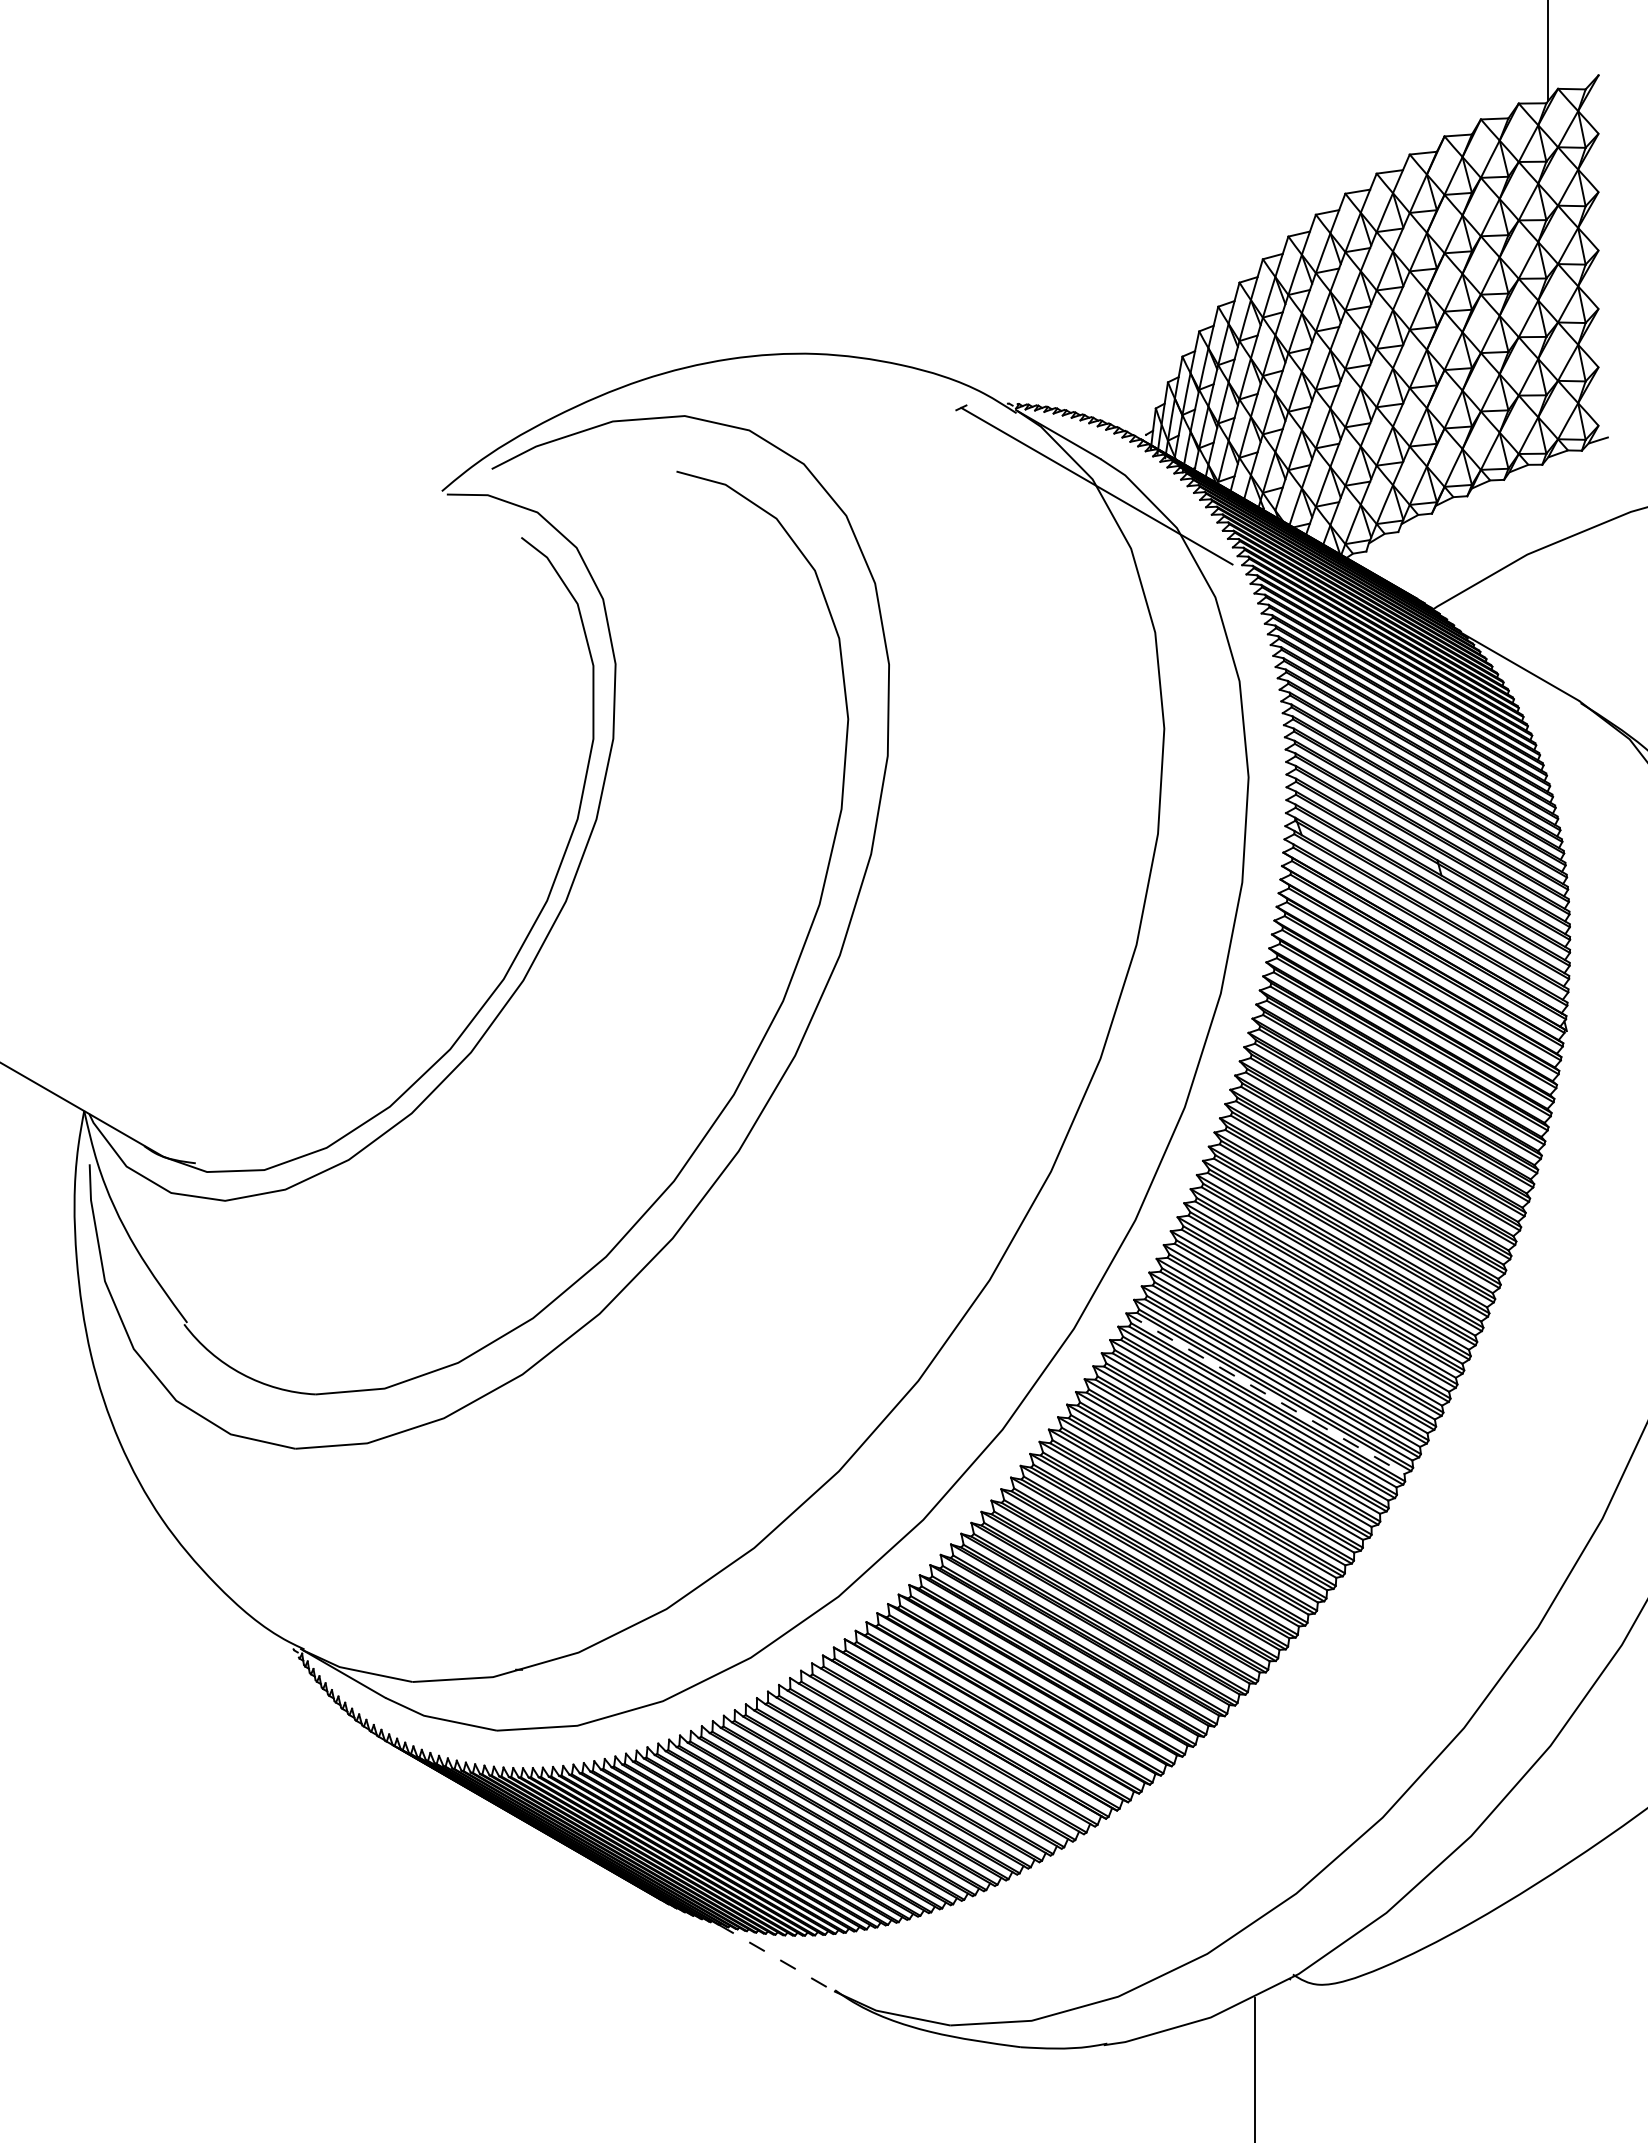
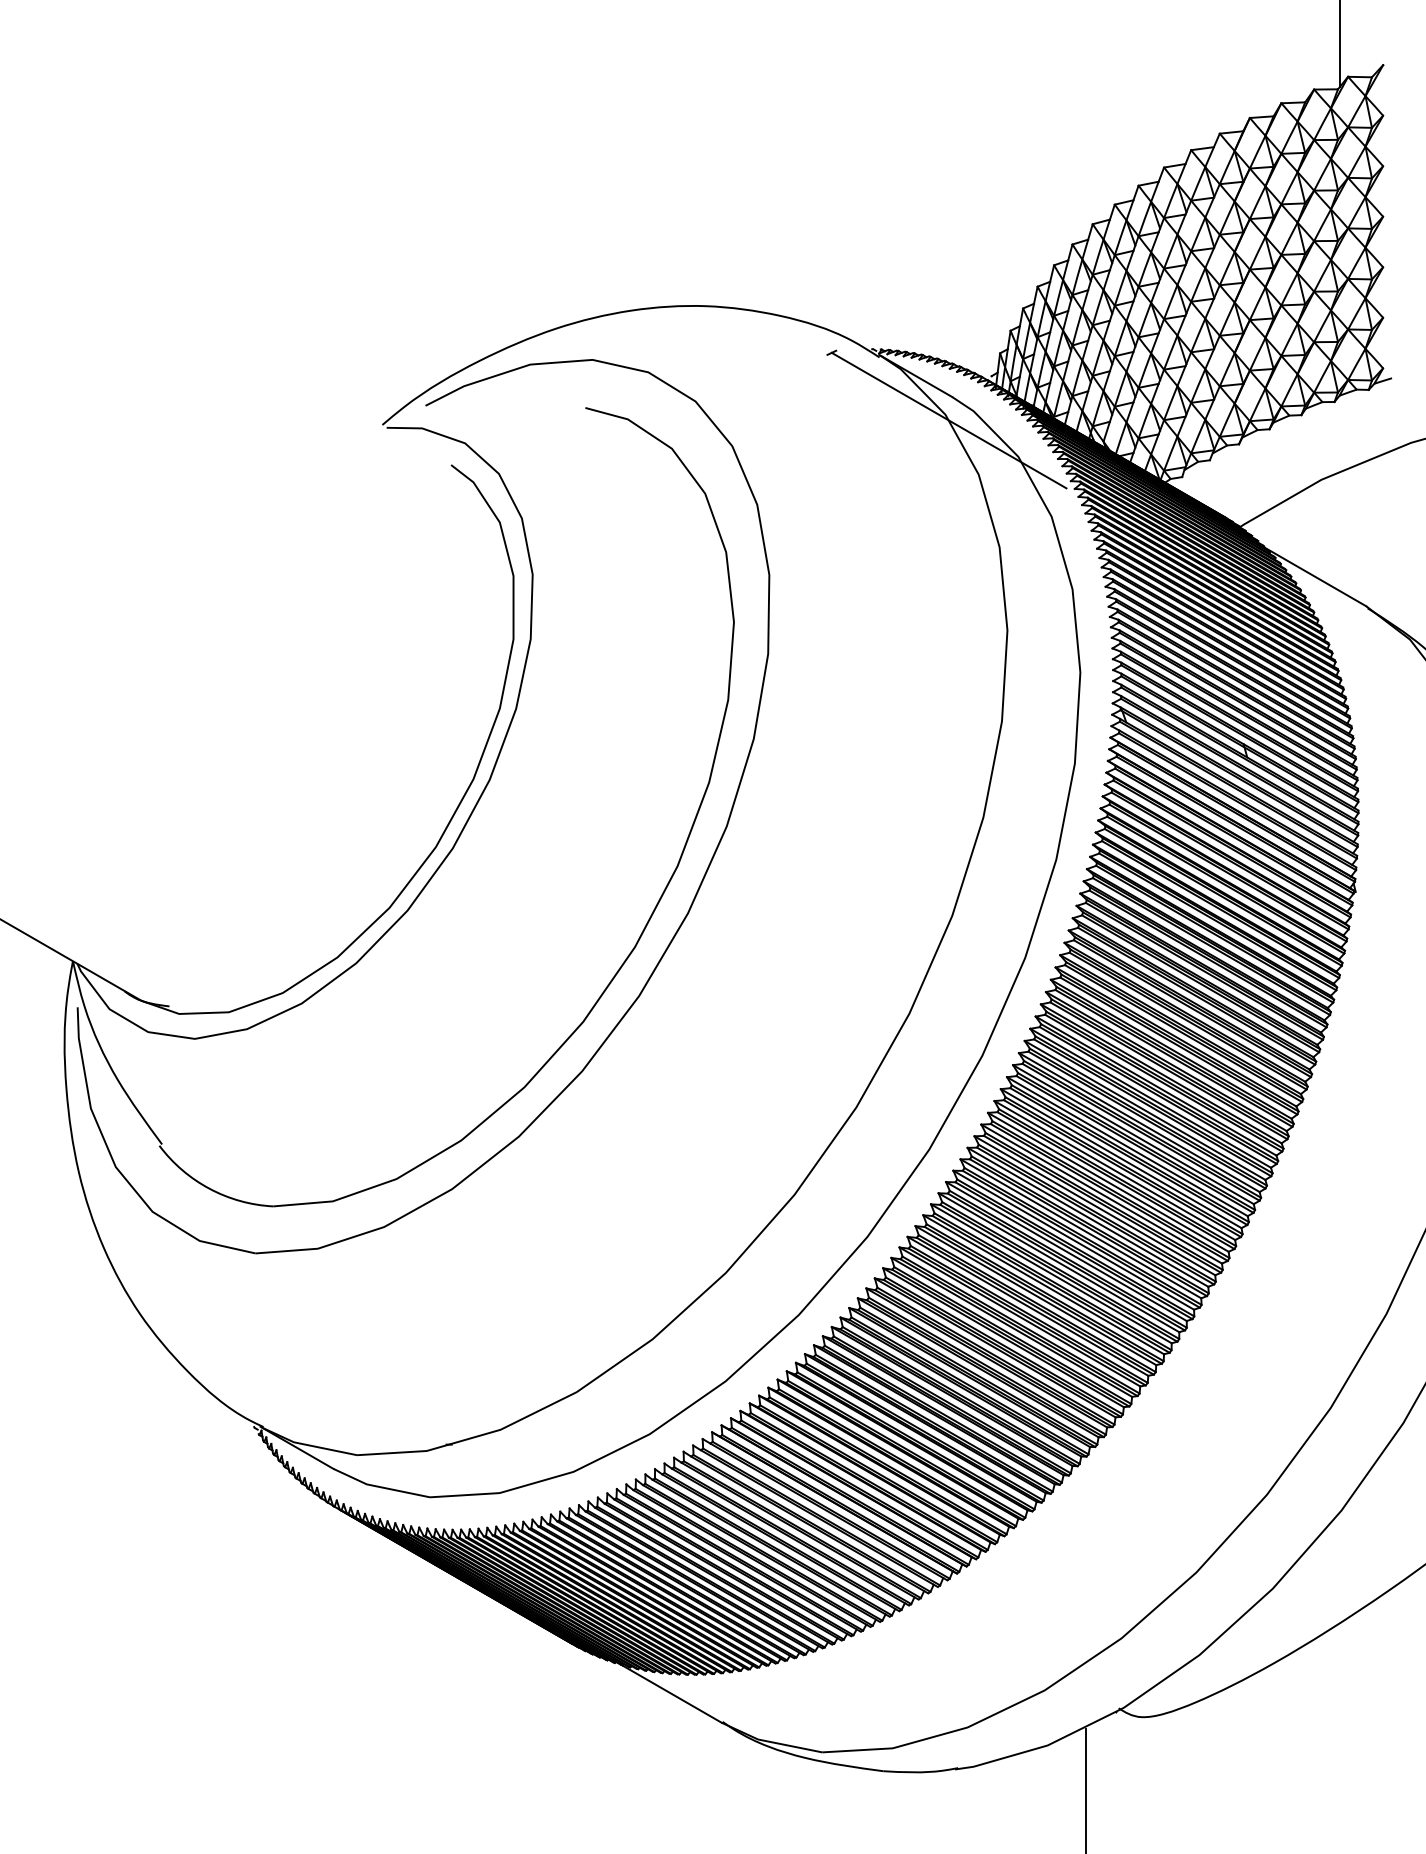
line: (1265, 1393) -> (1094, 1205), dashed -> solid
line: (776, 1957) -> (671, 1693), dashed -> solid

